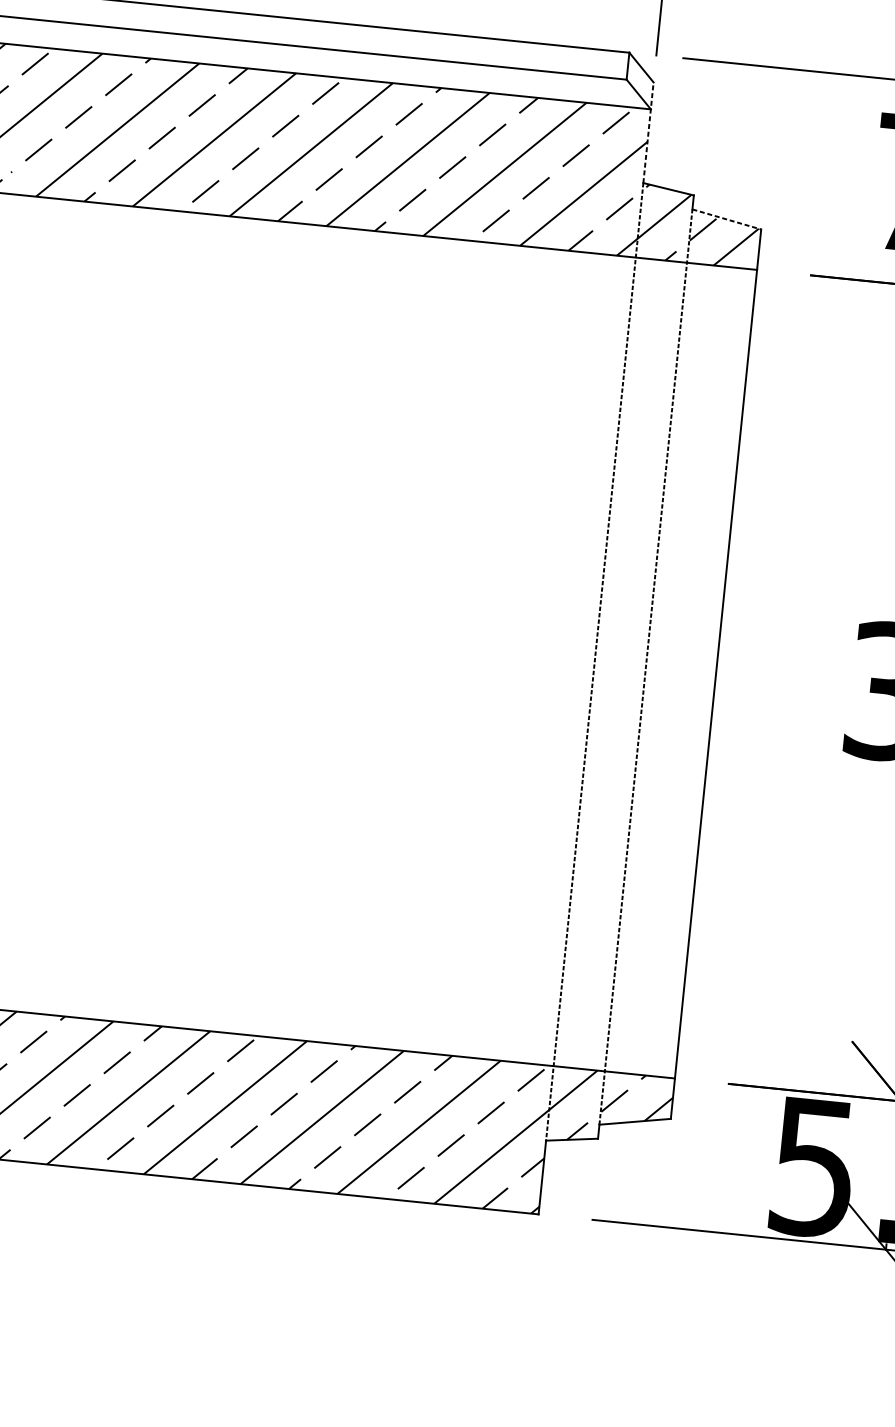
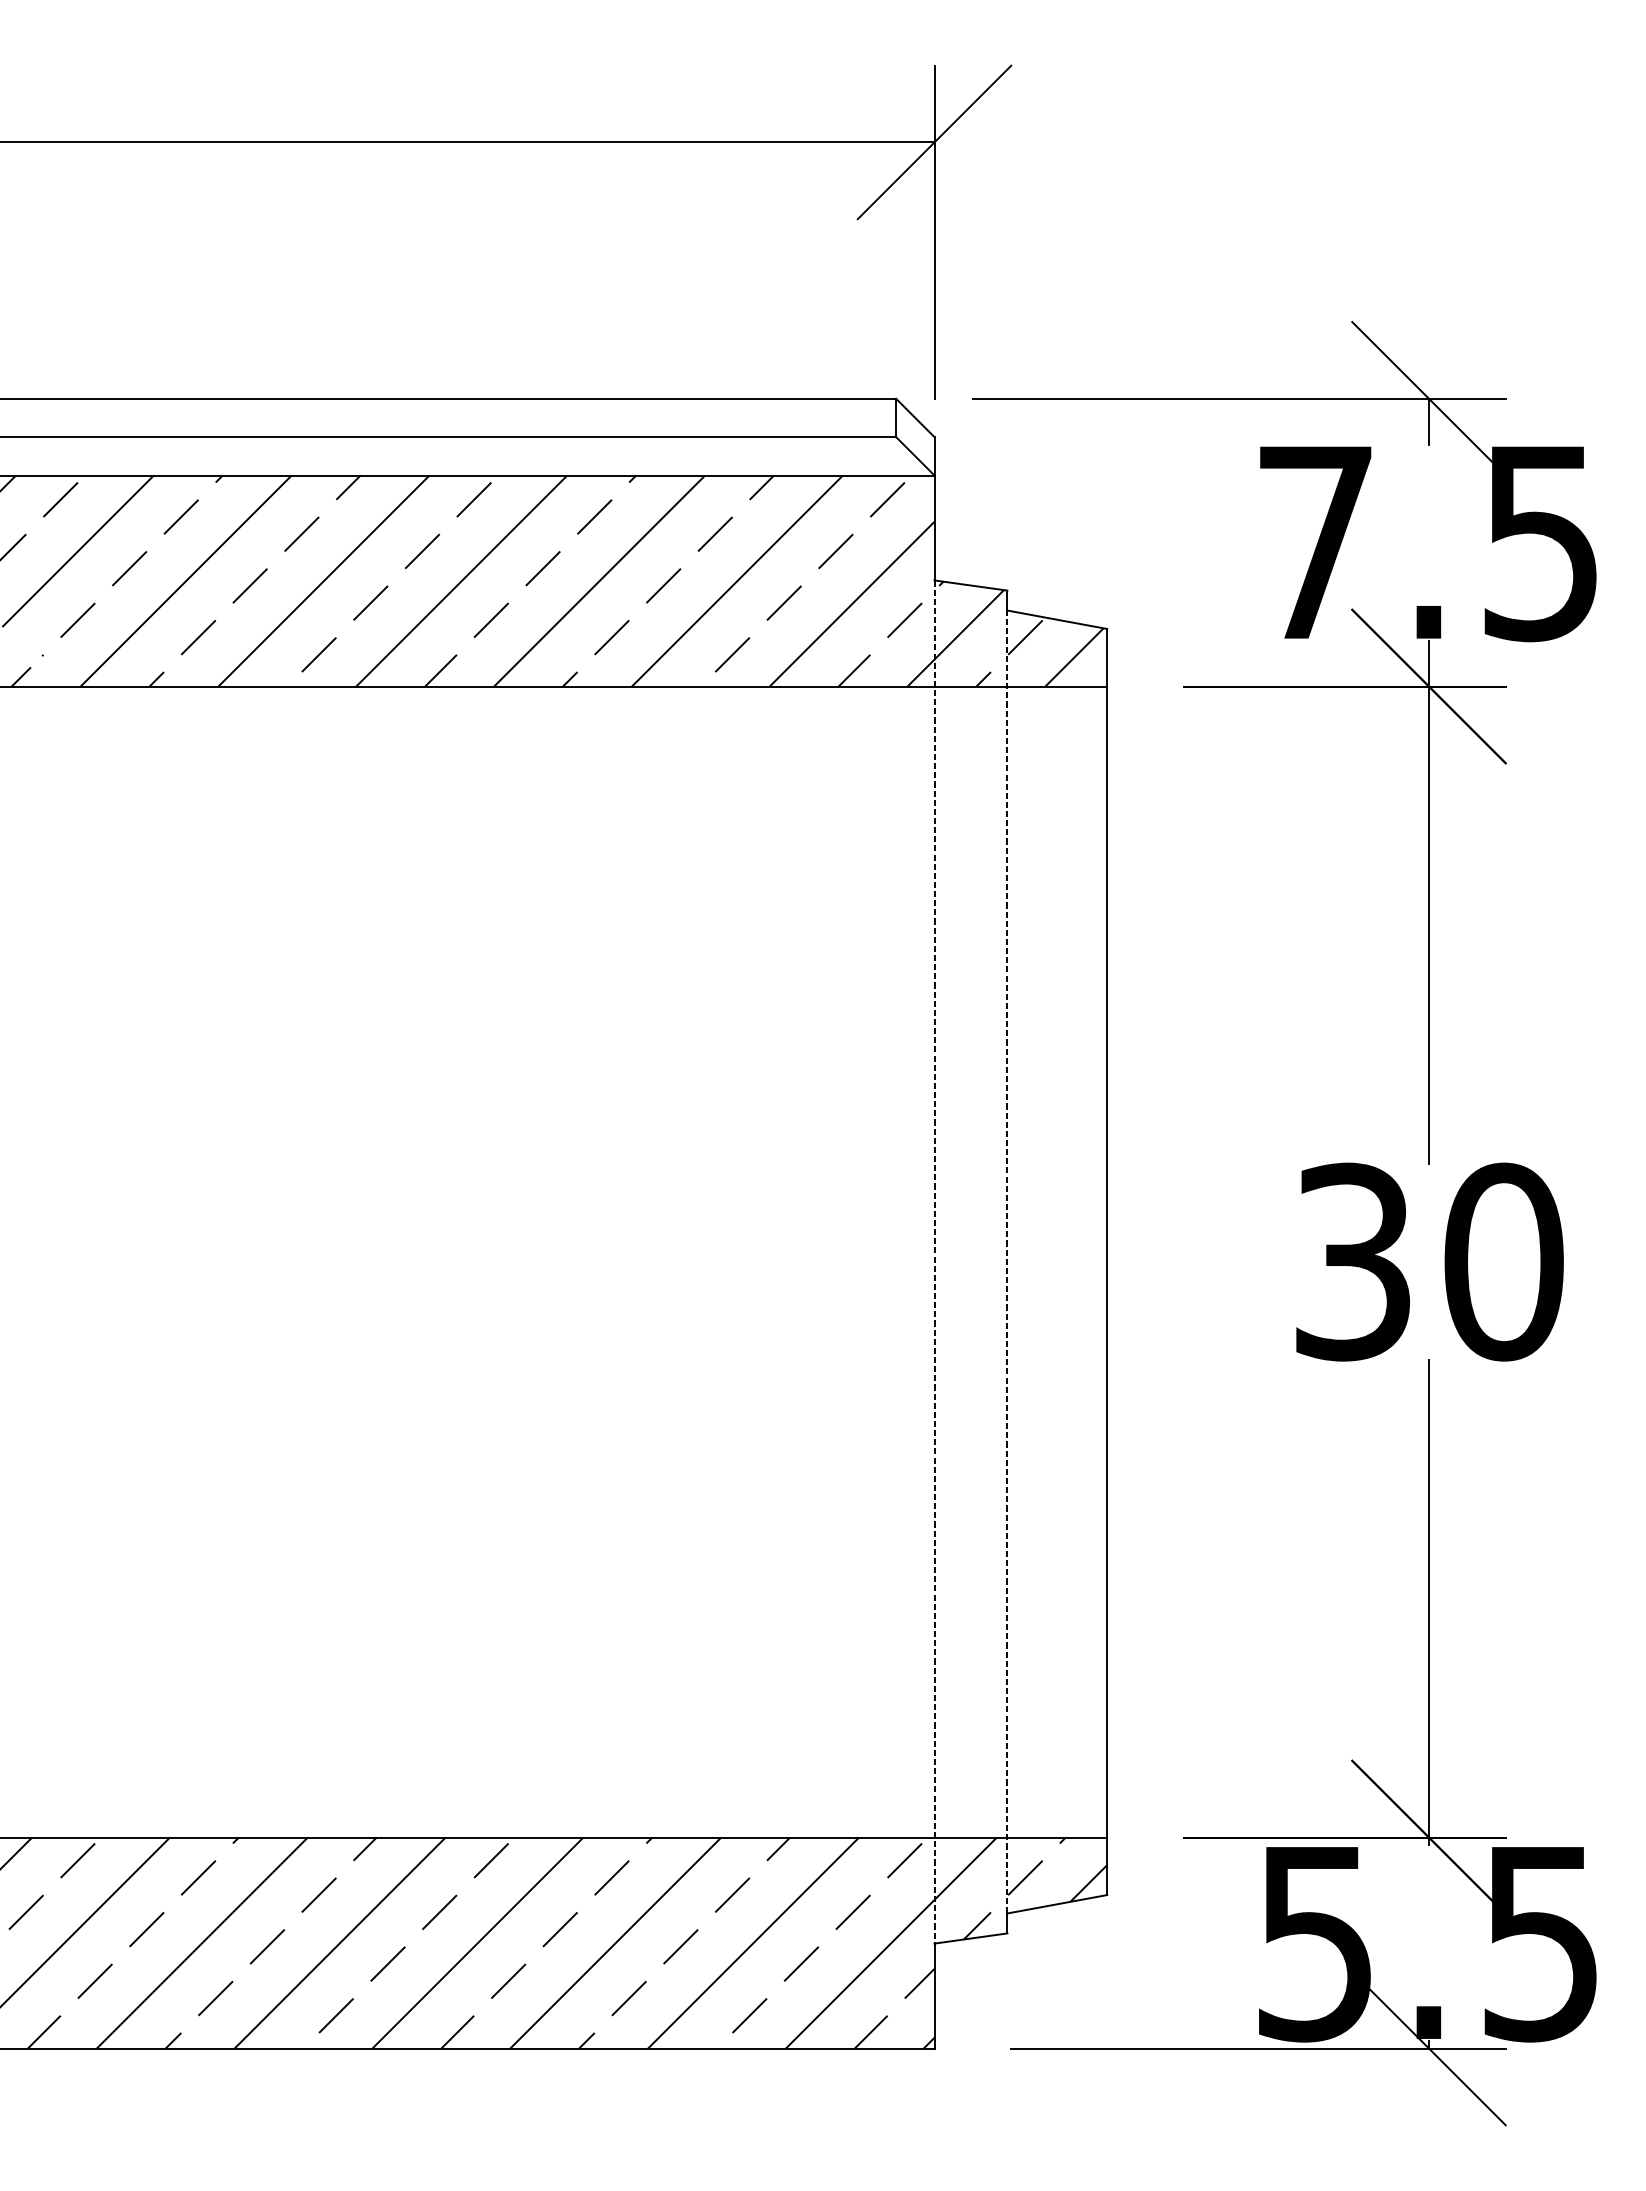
line: (648, 132) -> (934, 508), dashed -> solid
line: (726, 219) -> (1057, 619), dashed -> solid

